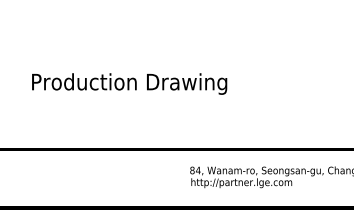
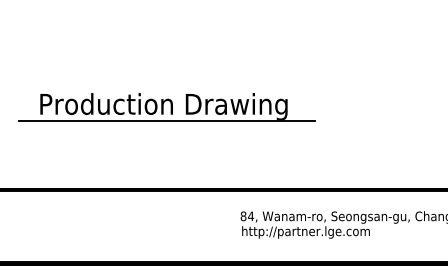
line: (131, 95) -> (166, 121), added

